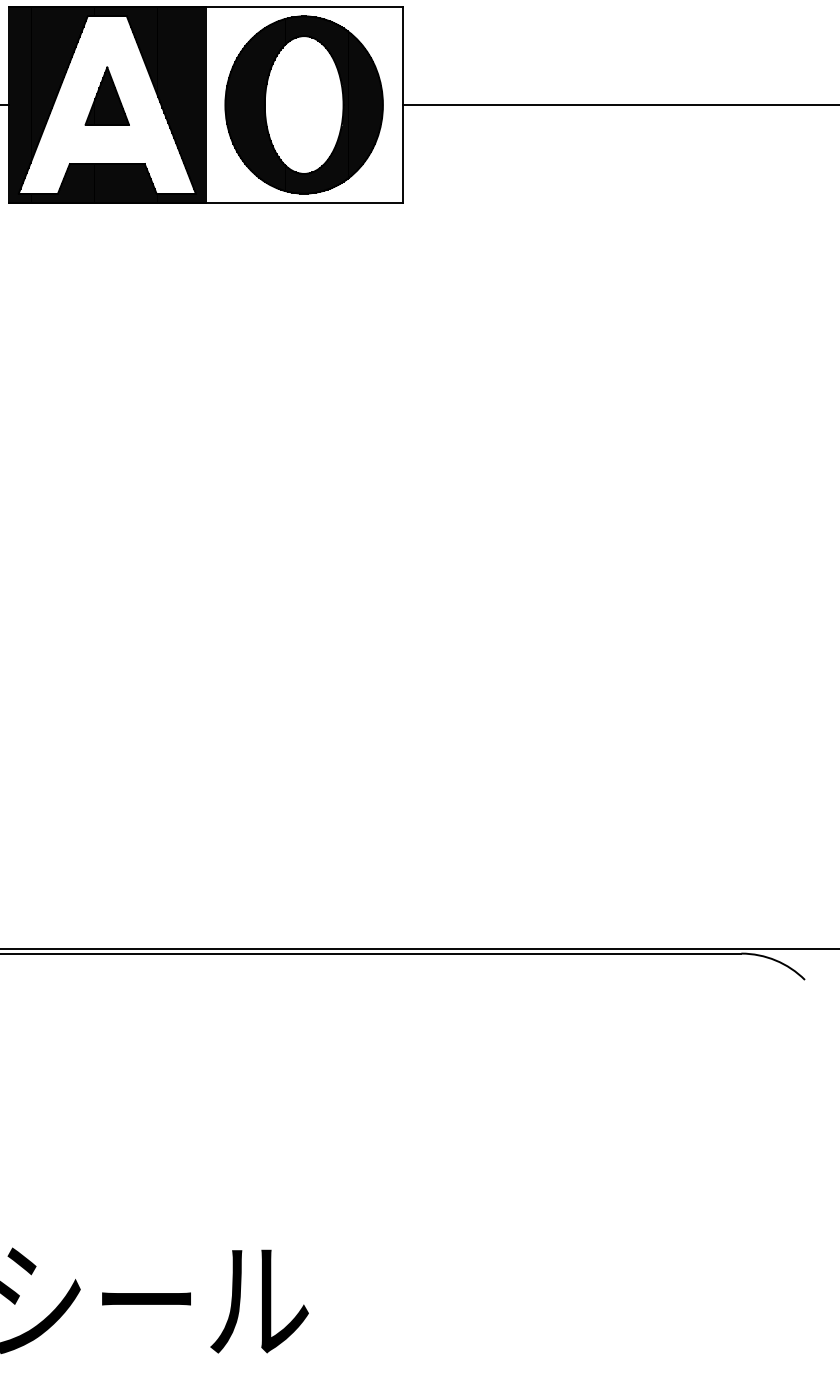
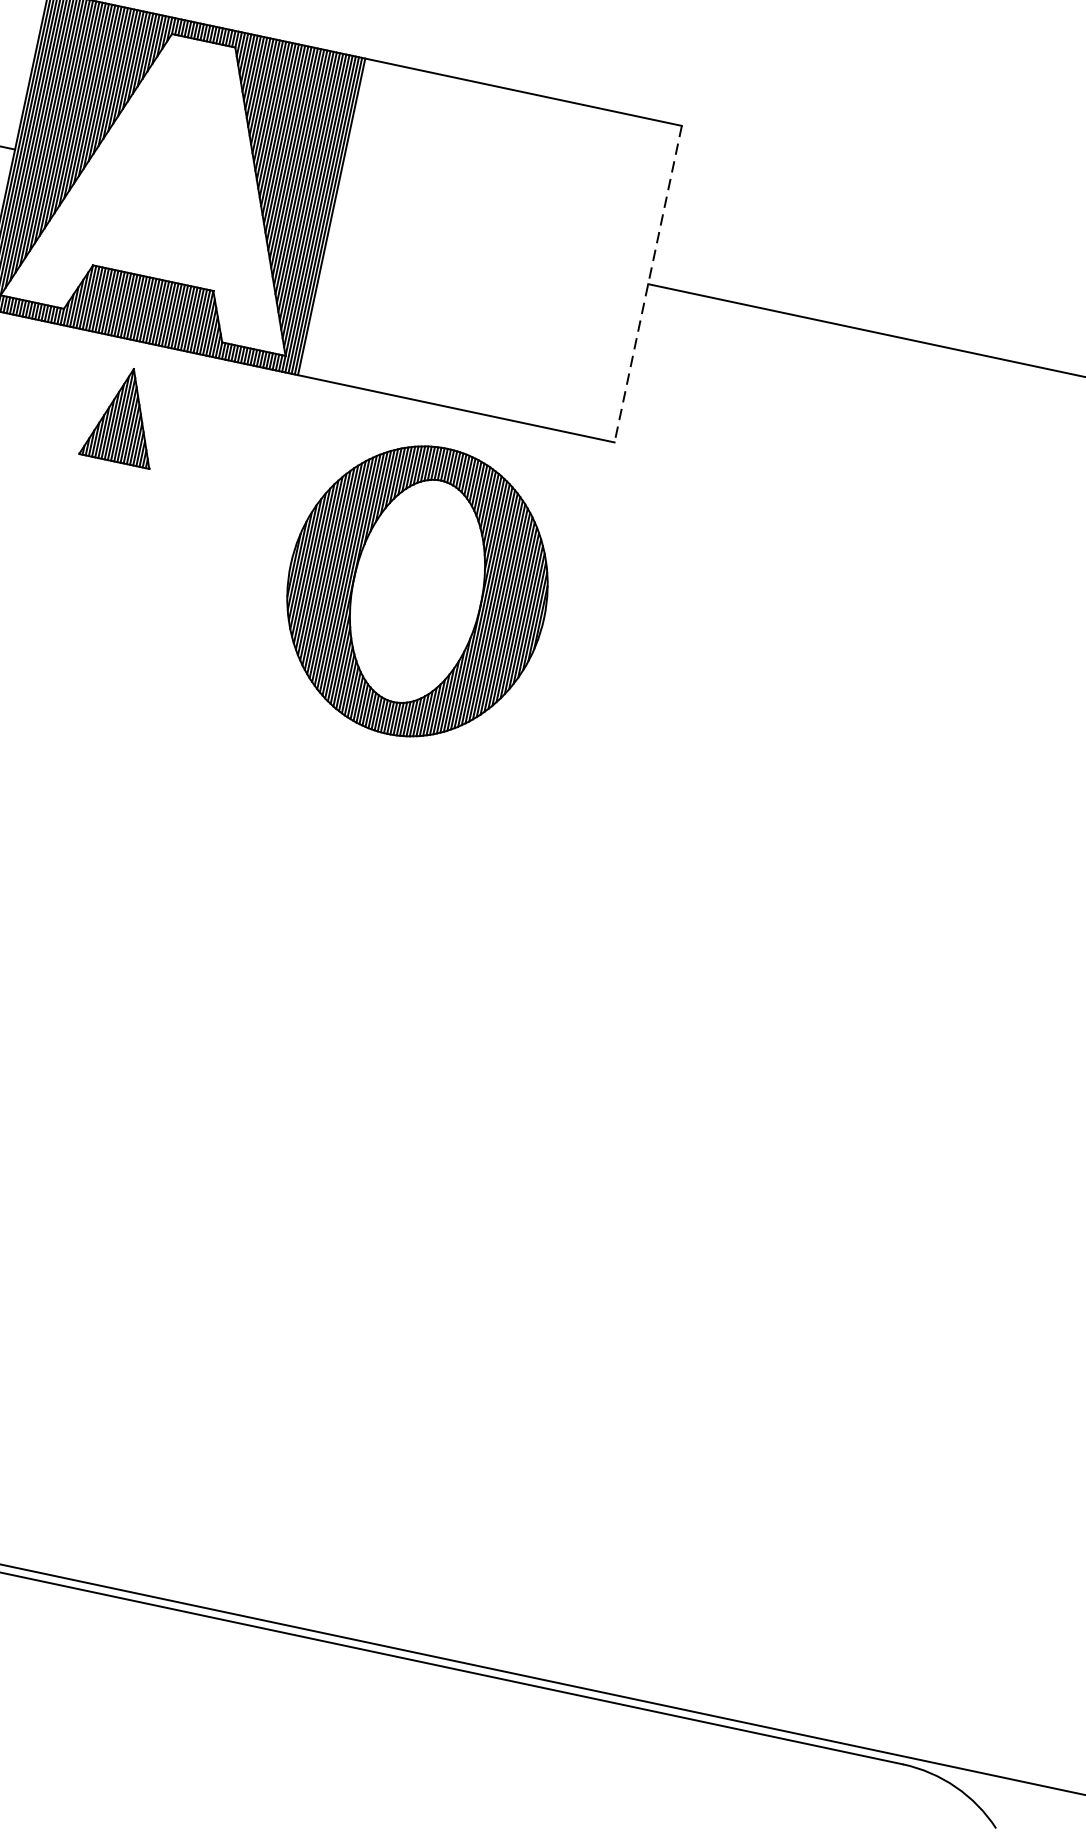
part: (106, 95) -> (123, 413), moved
part: (303, 104) -> (416, 590), moved
line: (402, 105) -> (647, 284), solid -> dashed

